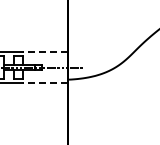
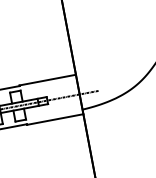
line: (45, 51) -> (47, 79), dashed -> solid
line: (45, 83) -> (55, 119), dashed -> solid

